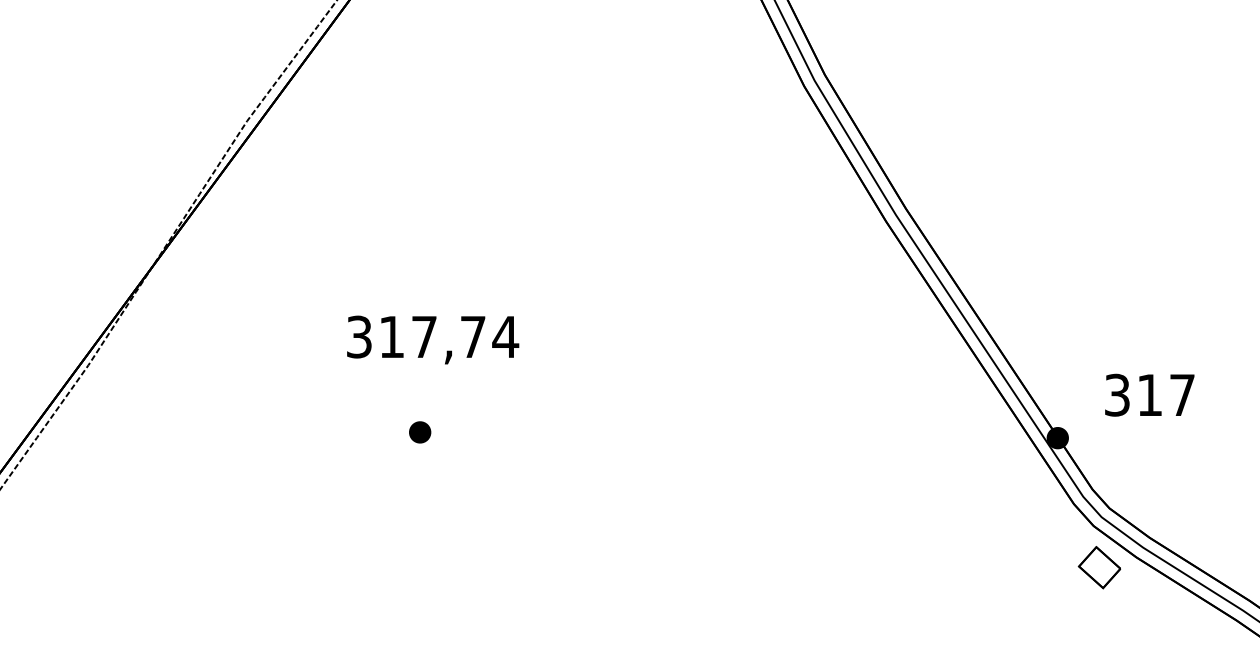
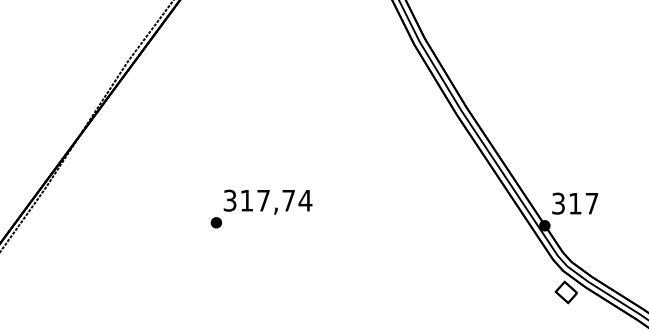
text: (431, 338) -> (267, 201), moved
text: (1150, 394) -> (575, 203), moved

